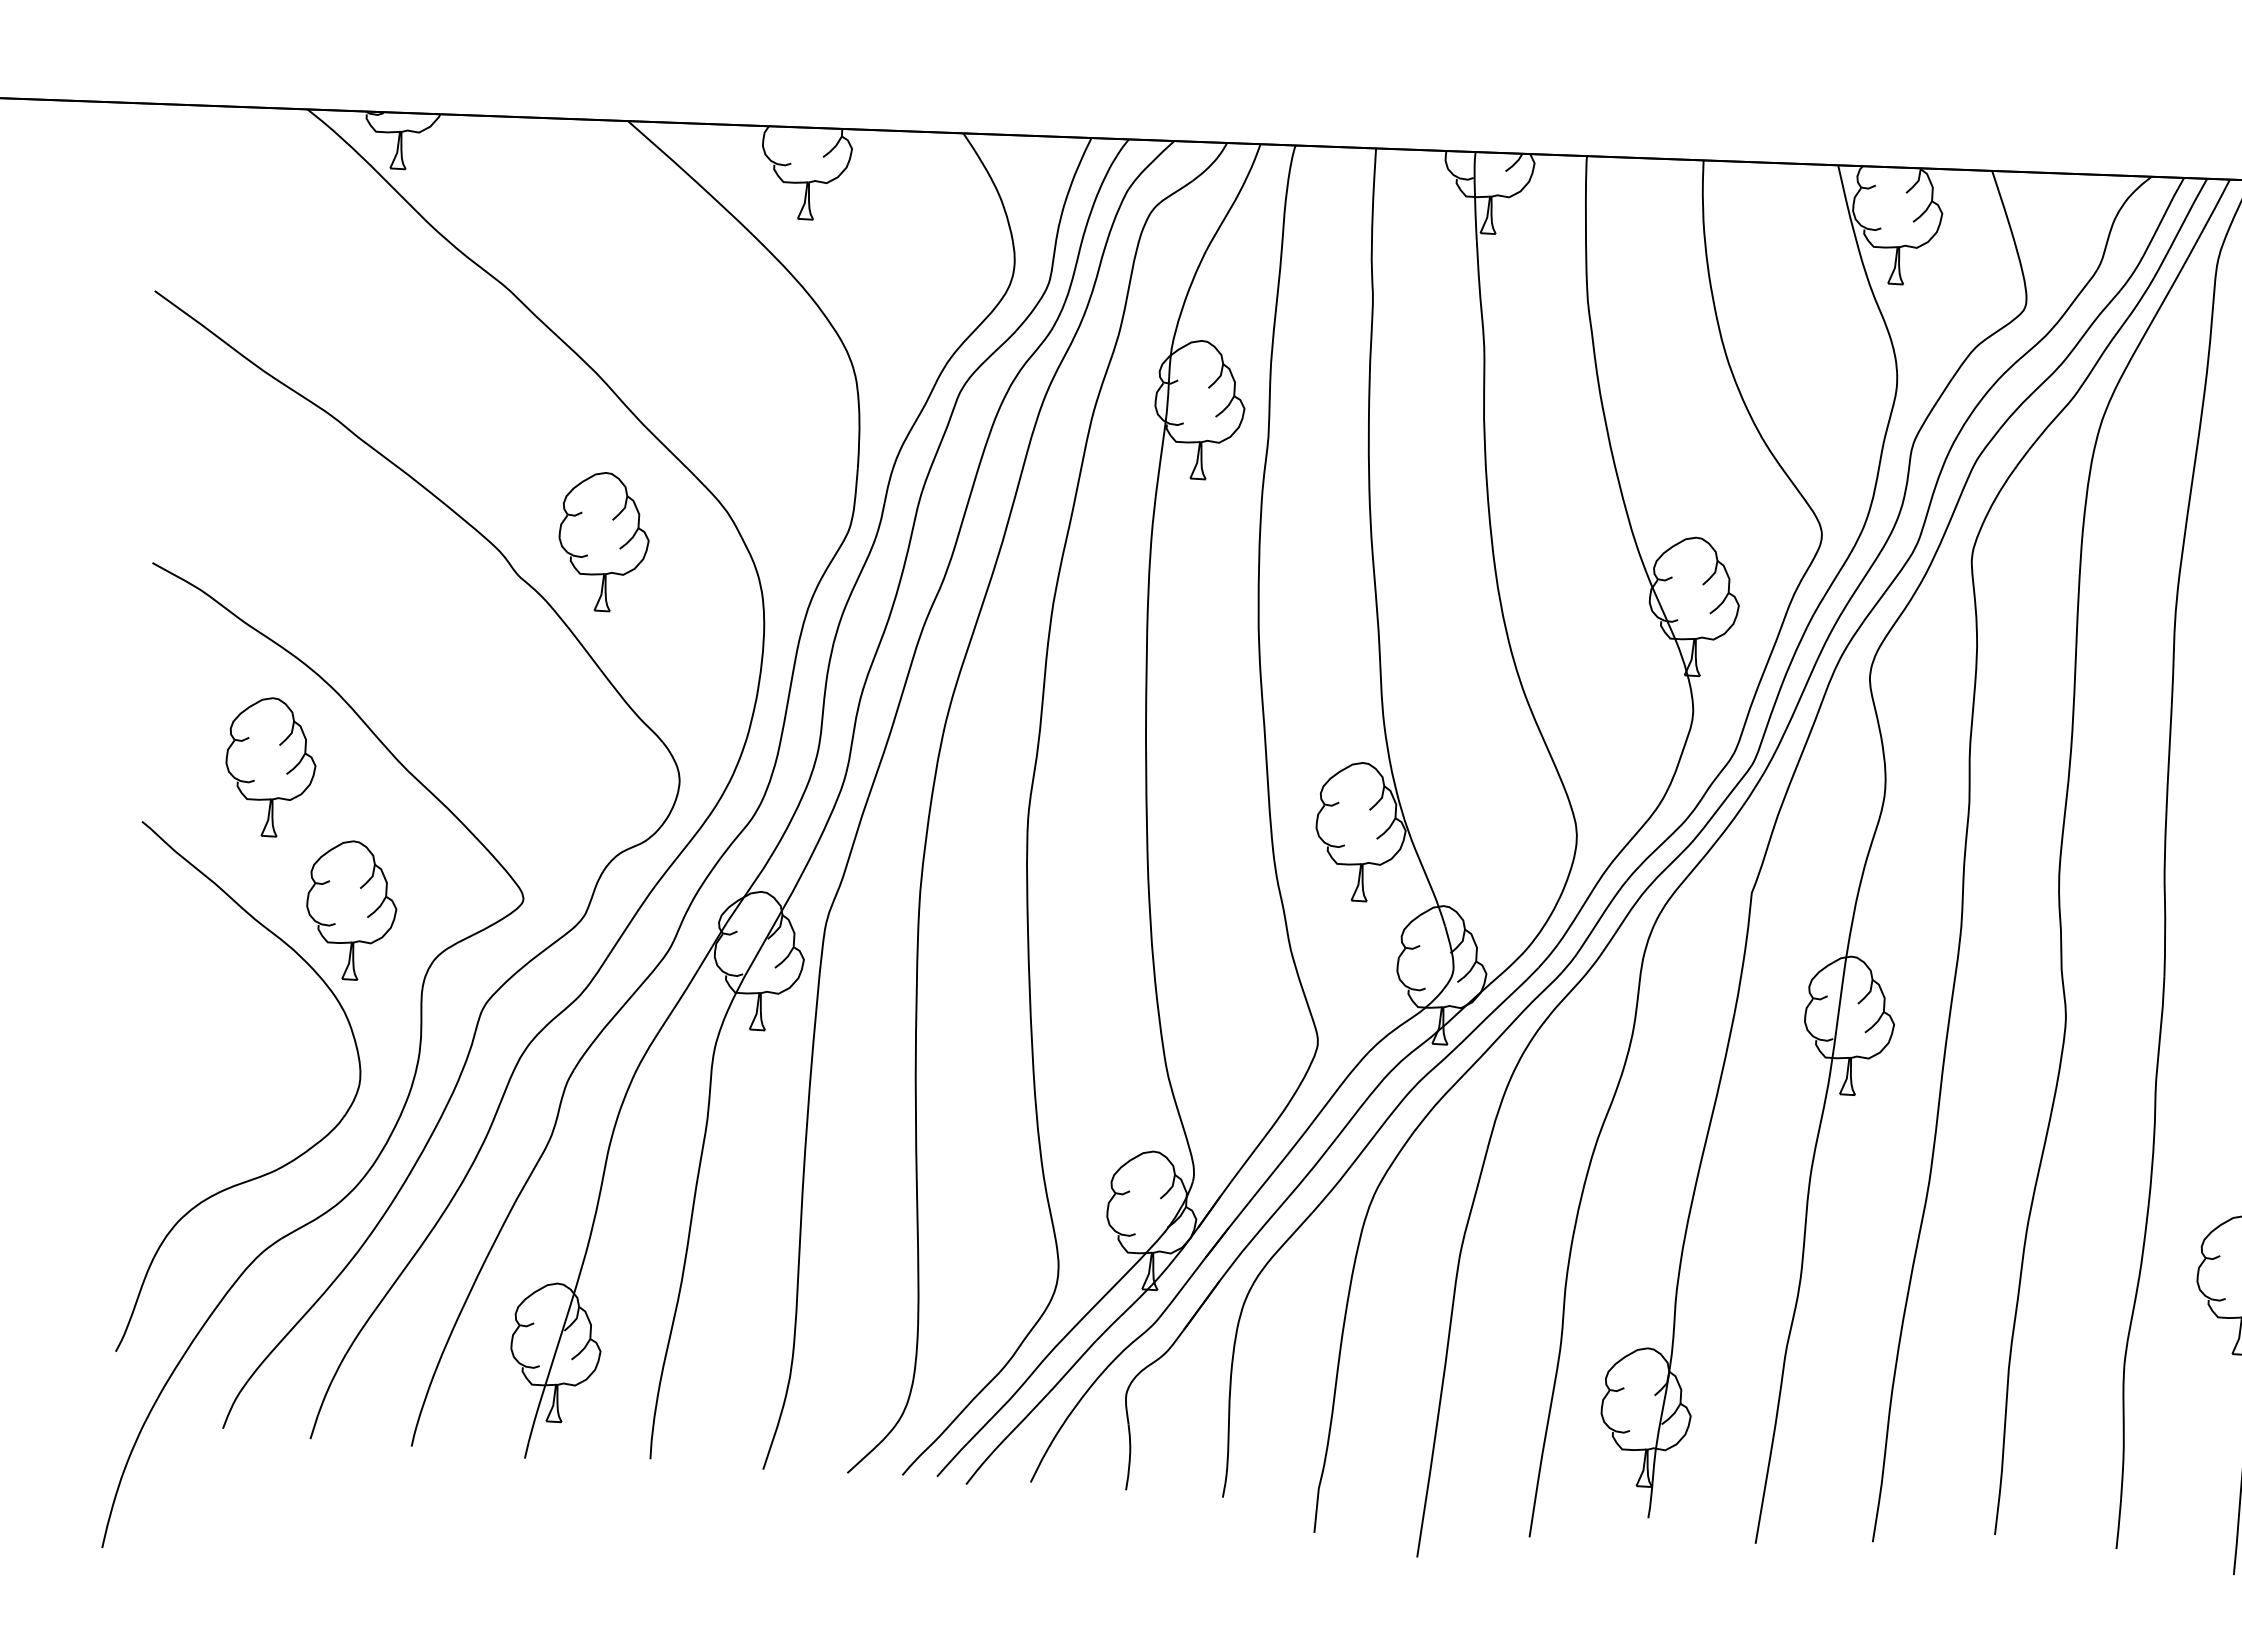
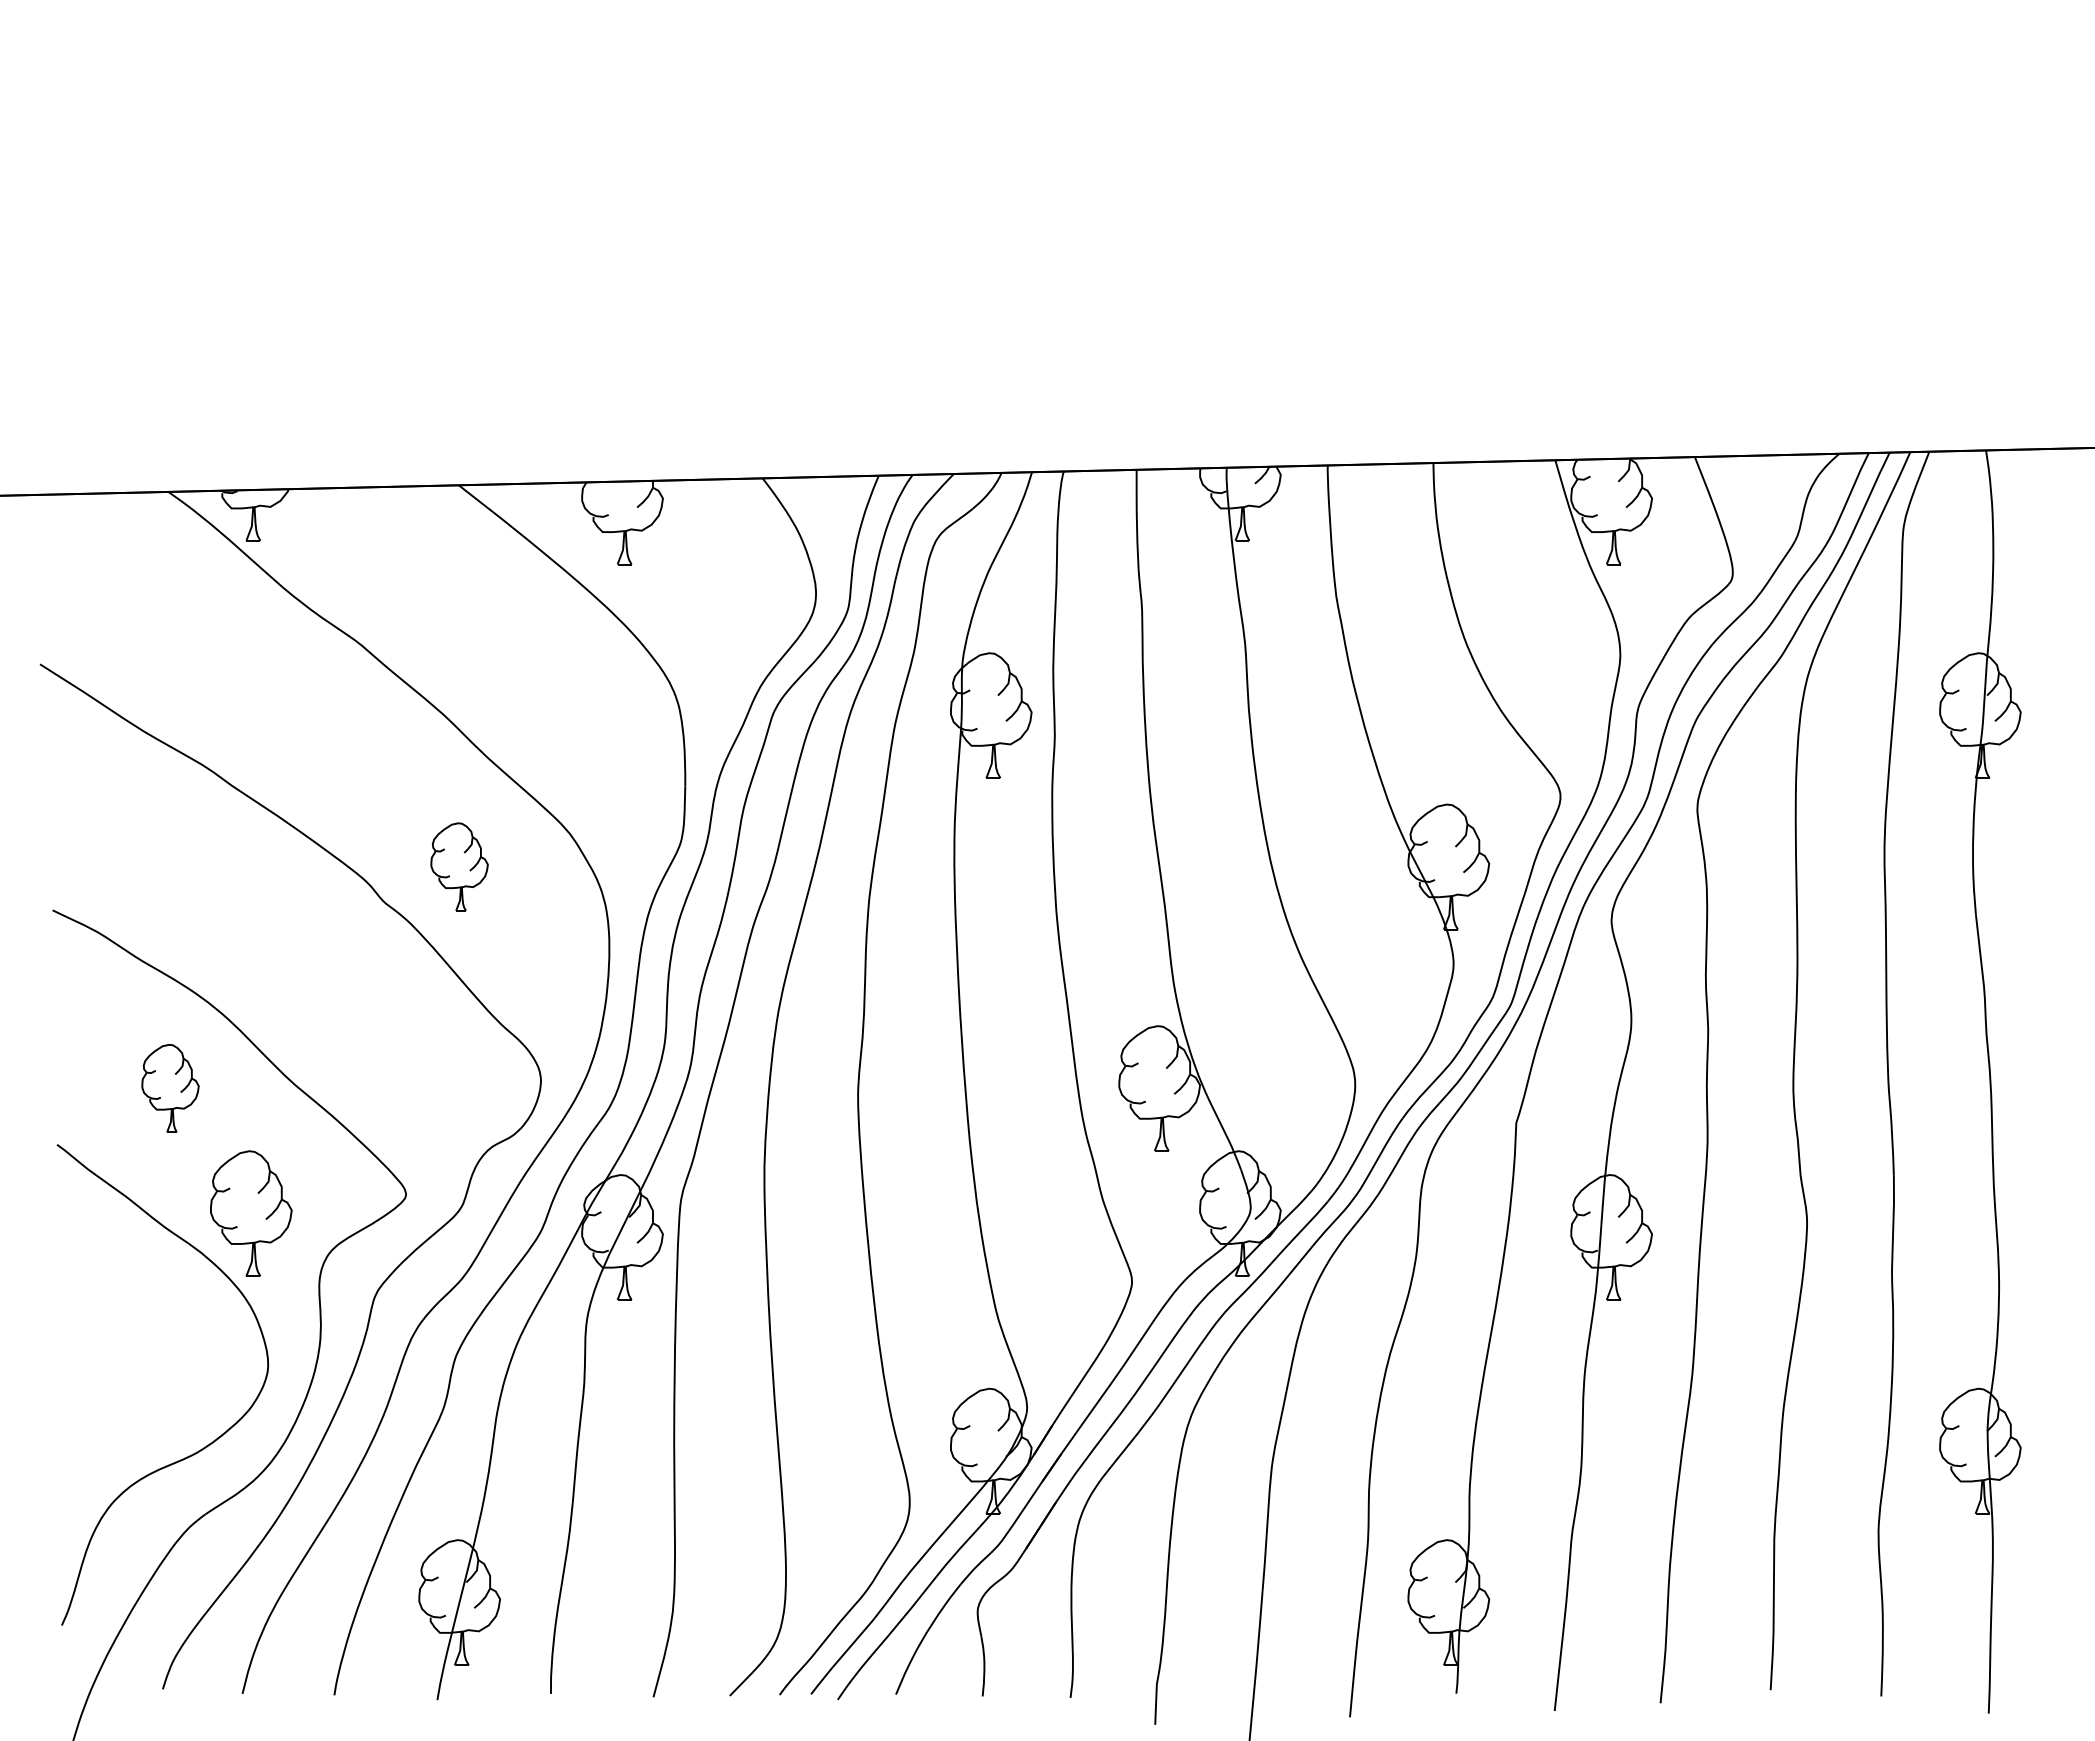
part: (603, 541) -> (459, 866), size x0.7
part: (270, 767) -> (170, 1088), size x0.7

